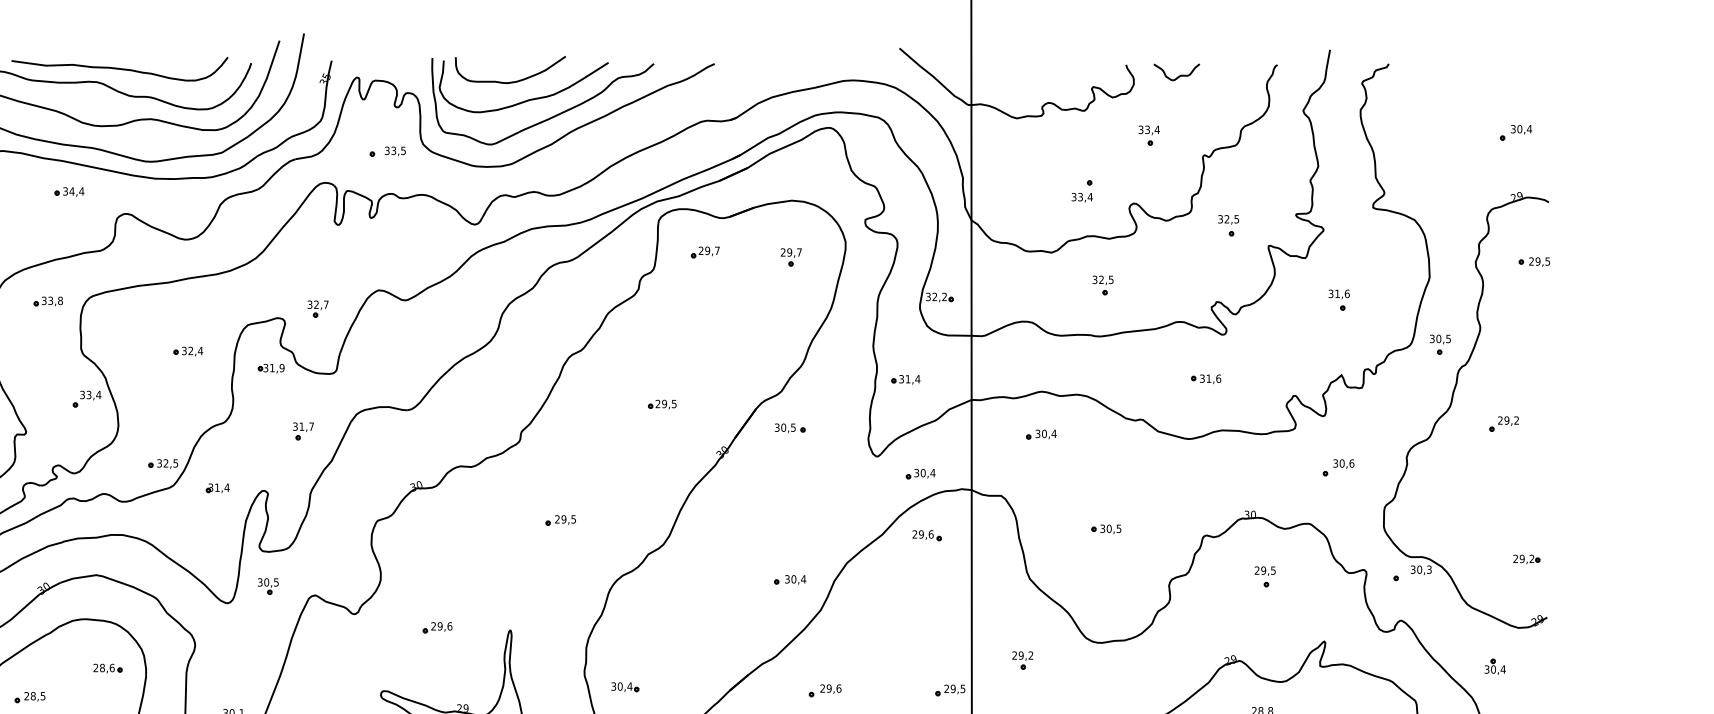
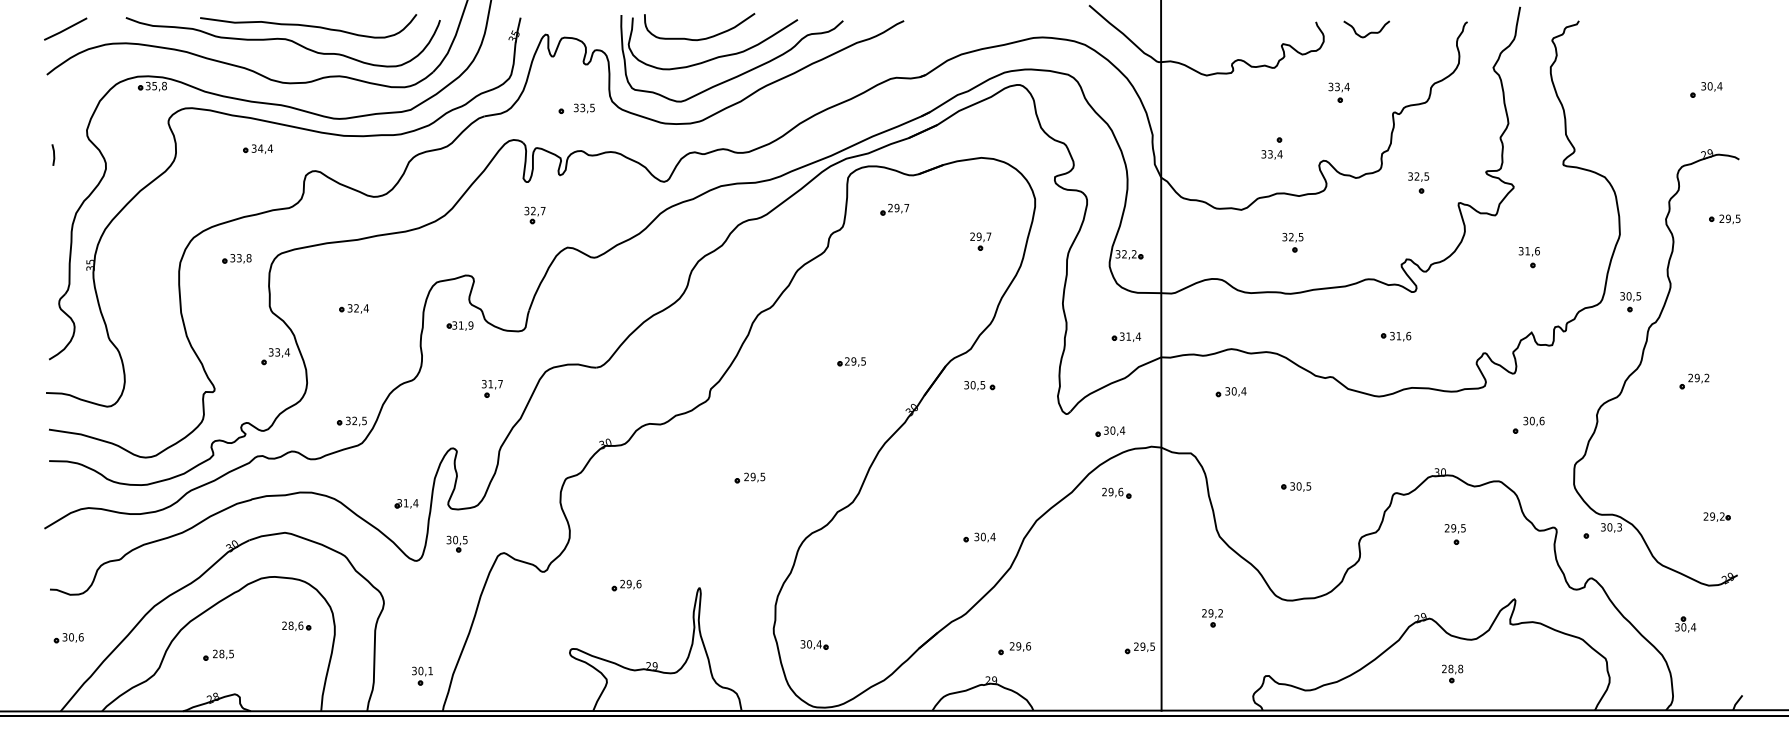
part: (791, 257) -> (980, 241), moved
part: (317, 309) -> (534, 215), moved
part: (187, 351) -> (353, 308), moved
part: (905, 379) -> (1126, 336), moved
part: (217, 487) -> (406, 503), moved

